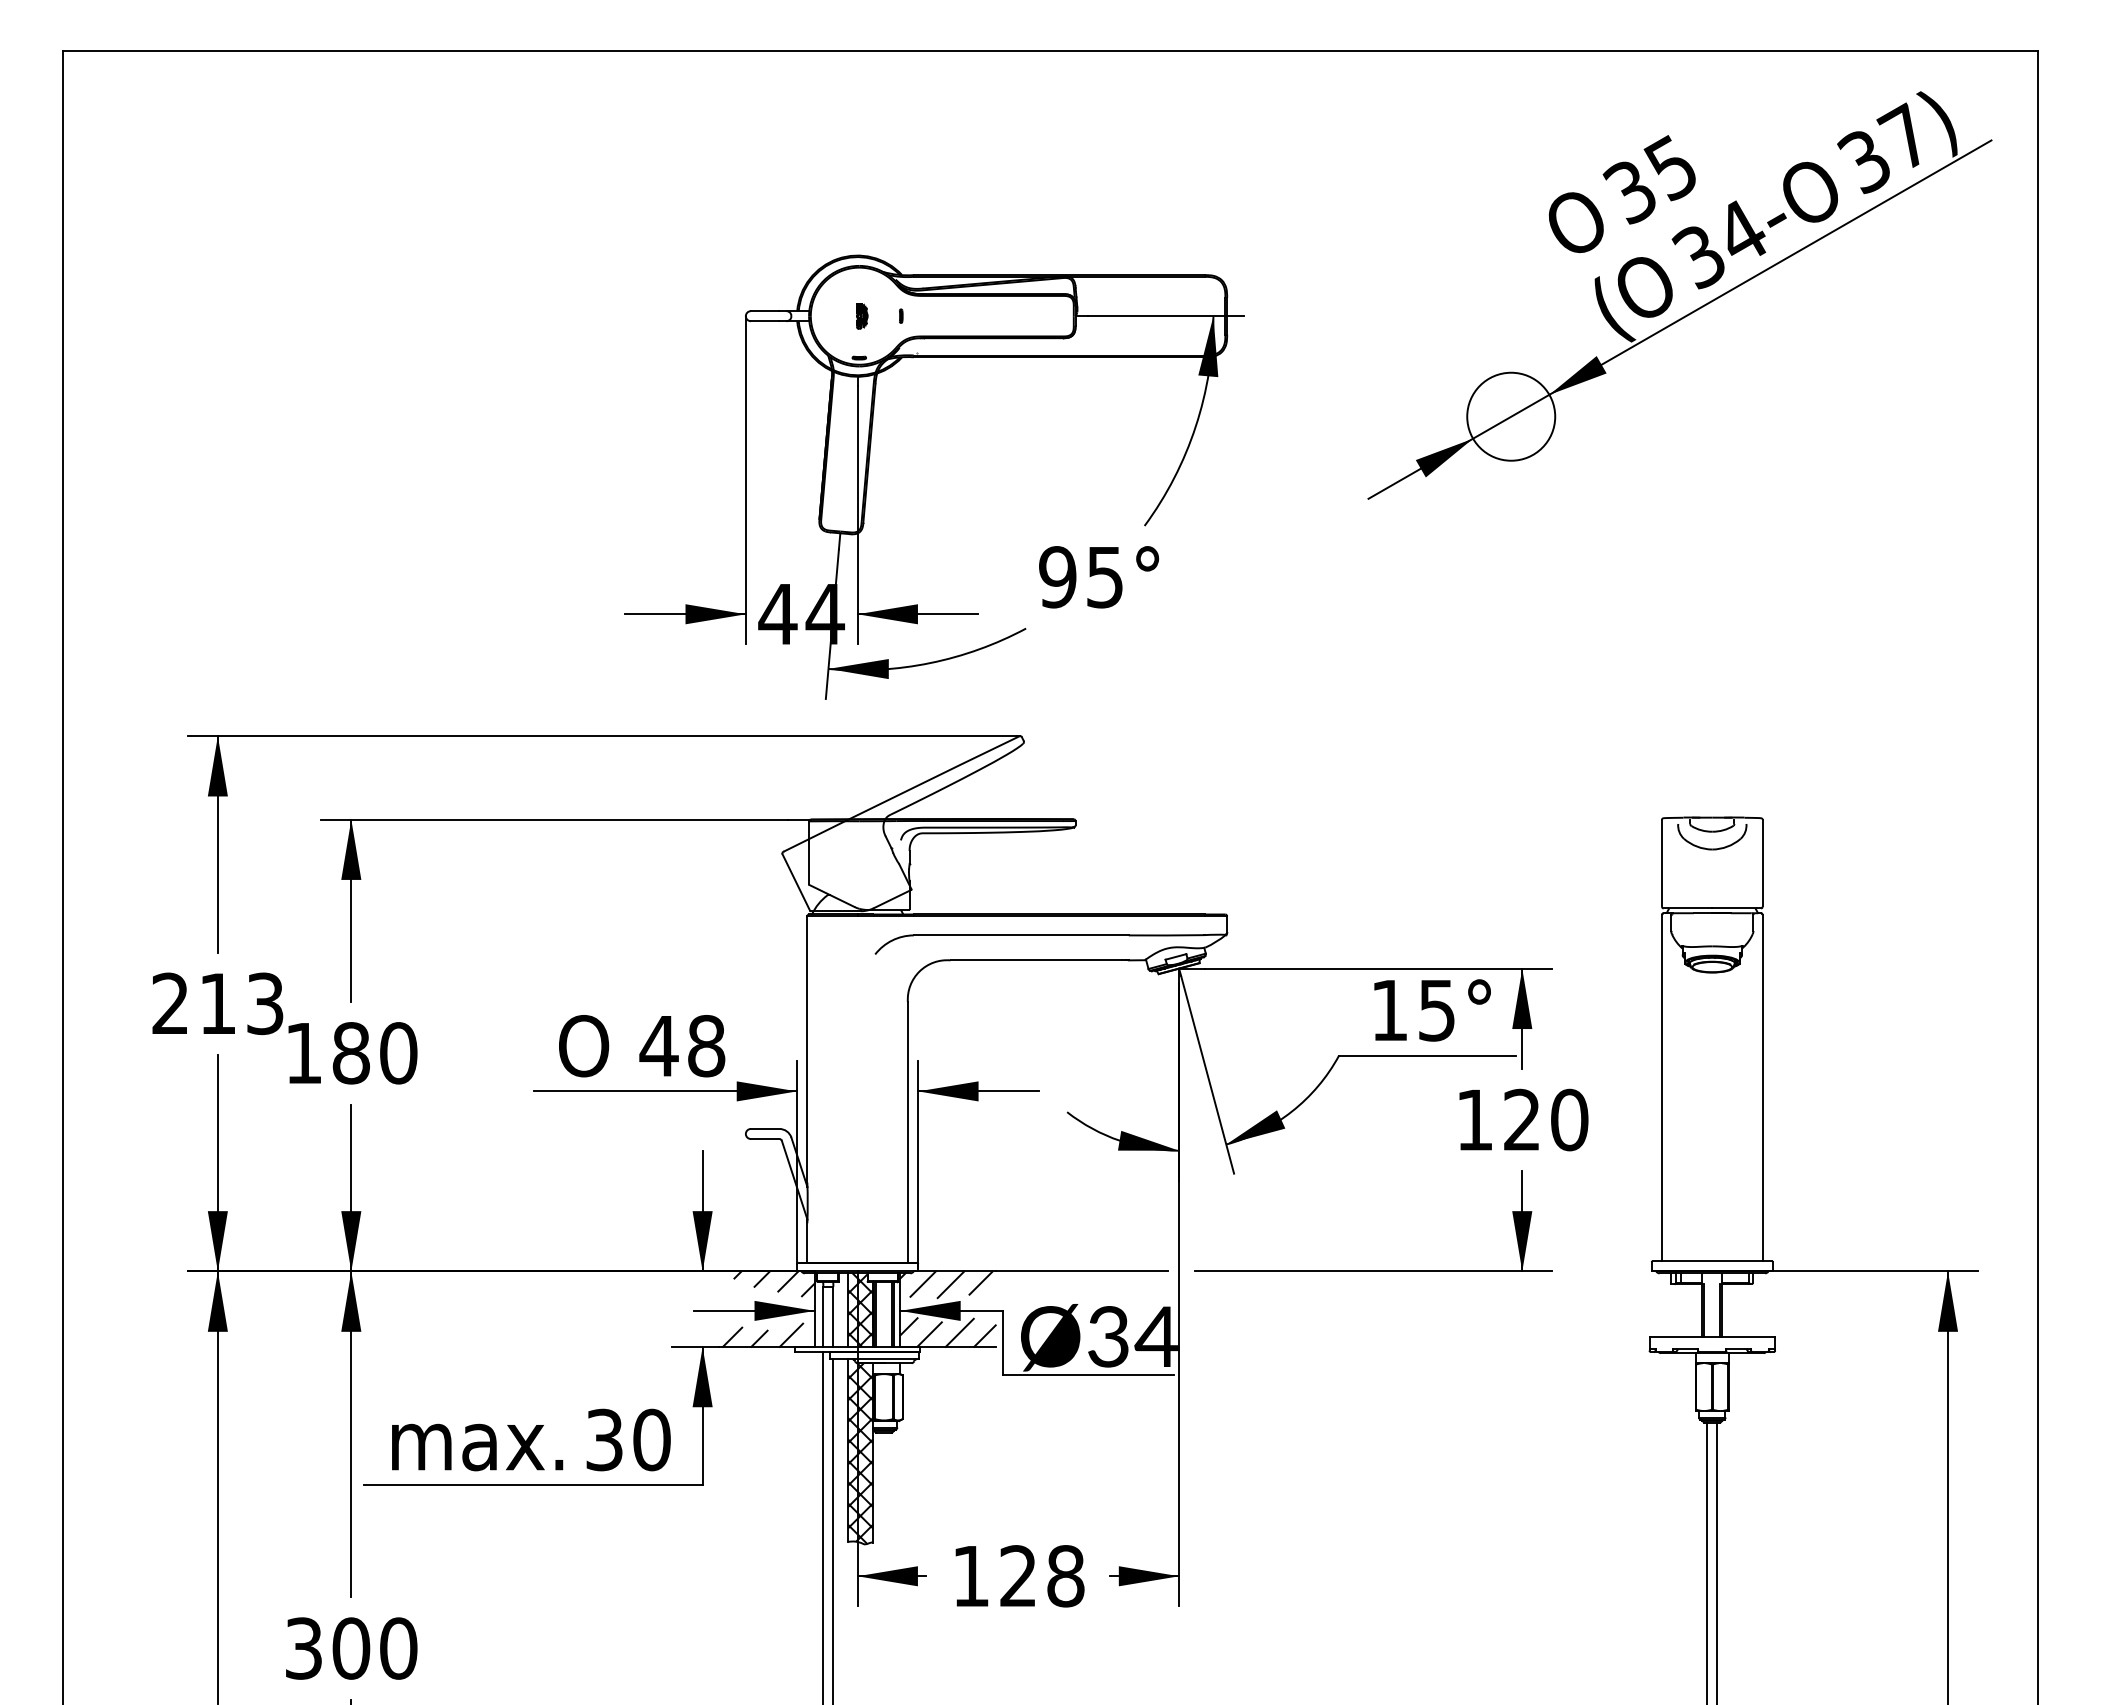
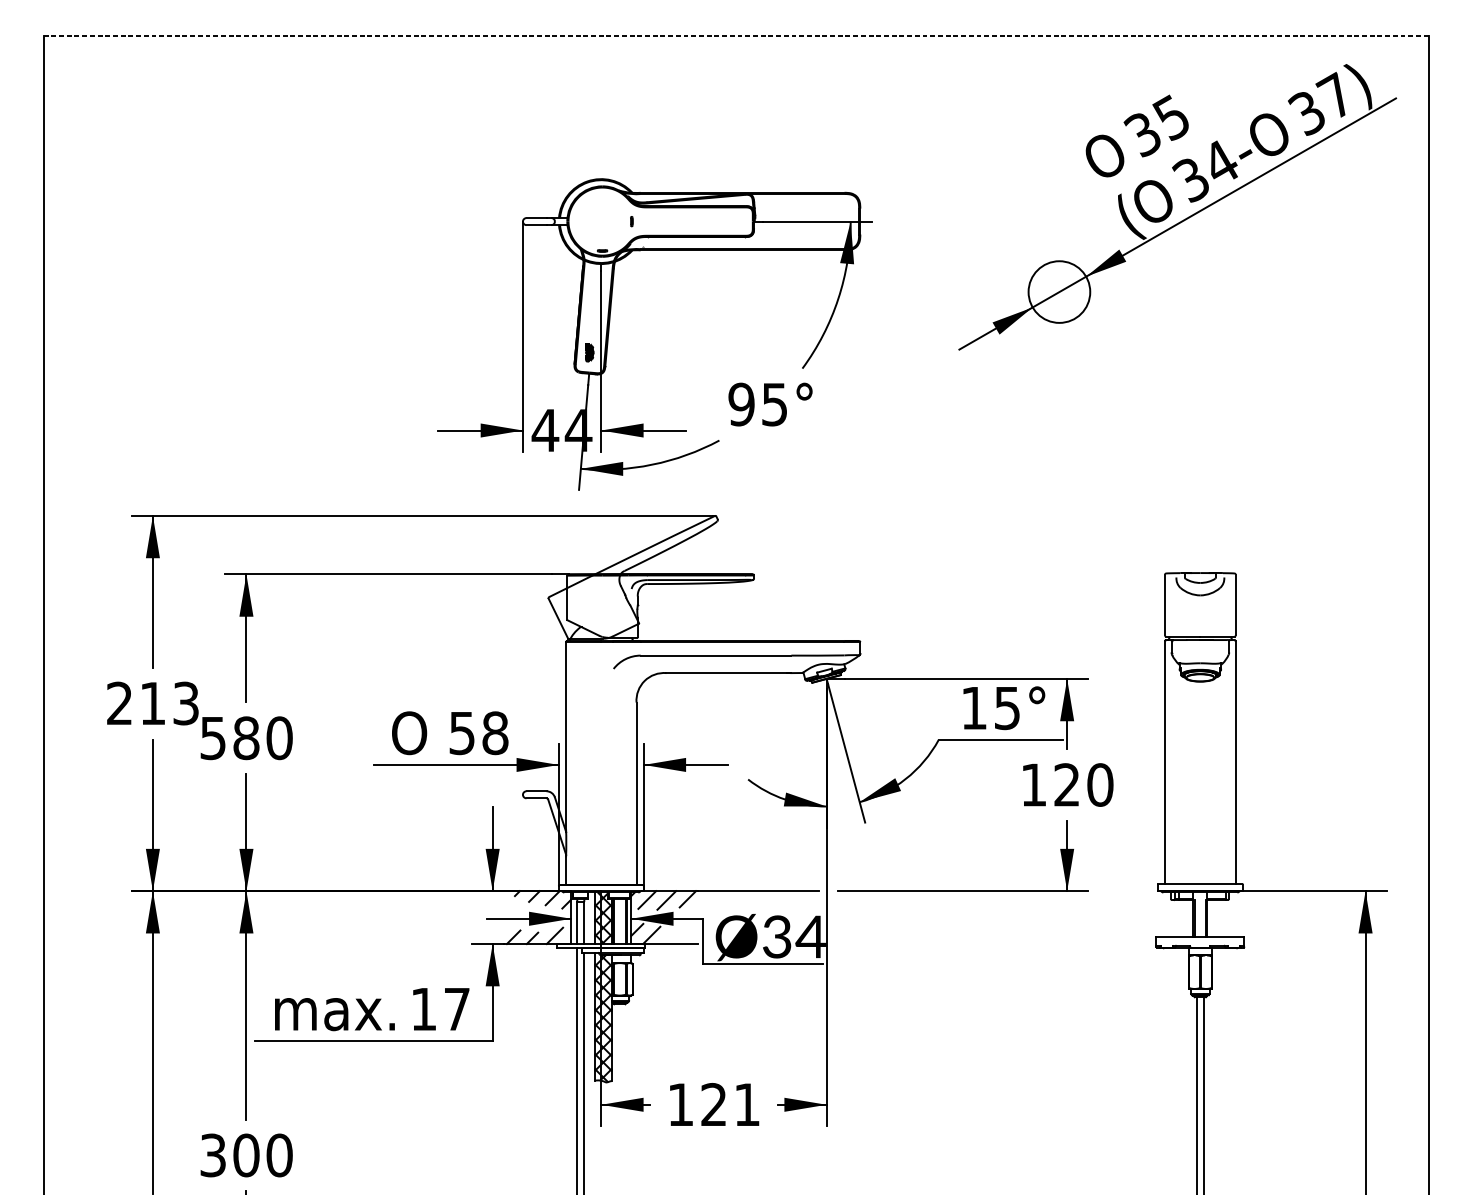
line: (1050, 50) -> (736, 35), solid -> dashed
part: (862, 316) -> (590, 352), moved
text: (658, 1046) -> (461, 733), 48 -> 58
text: (303, 1053) -> (212, 738), 180 -> 580
line: (959, 1332) -> (672, 933), removed
line: (984, 1335) -> (690, 936), removed
text: (628, 1439) -> (440, 1008), 30 -> 17
text: (1065, 1576) -> (747, 1104), 128 -> 121

